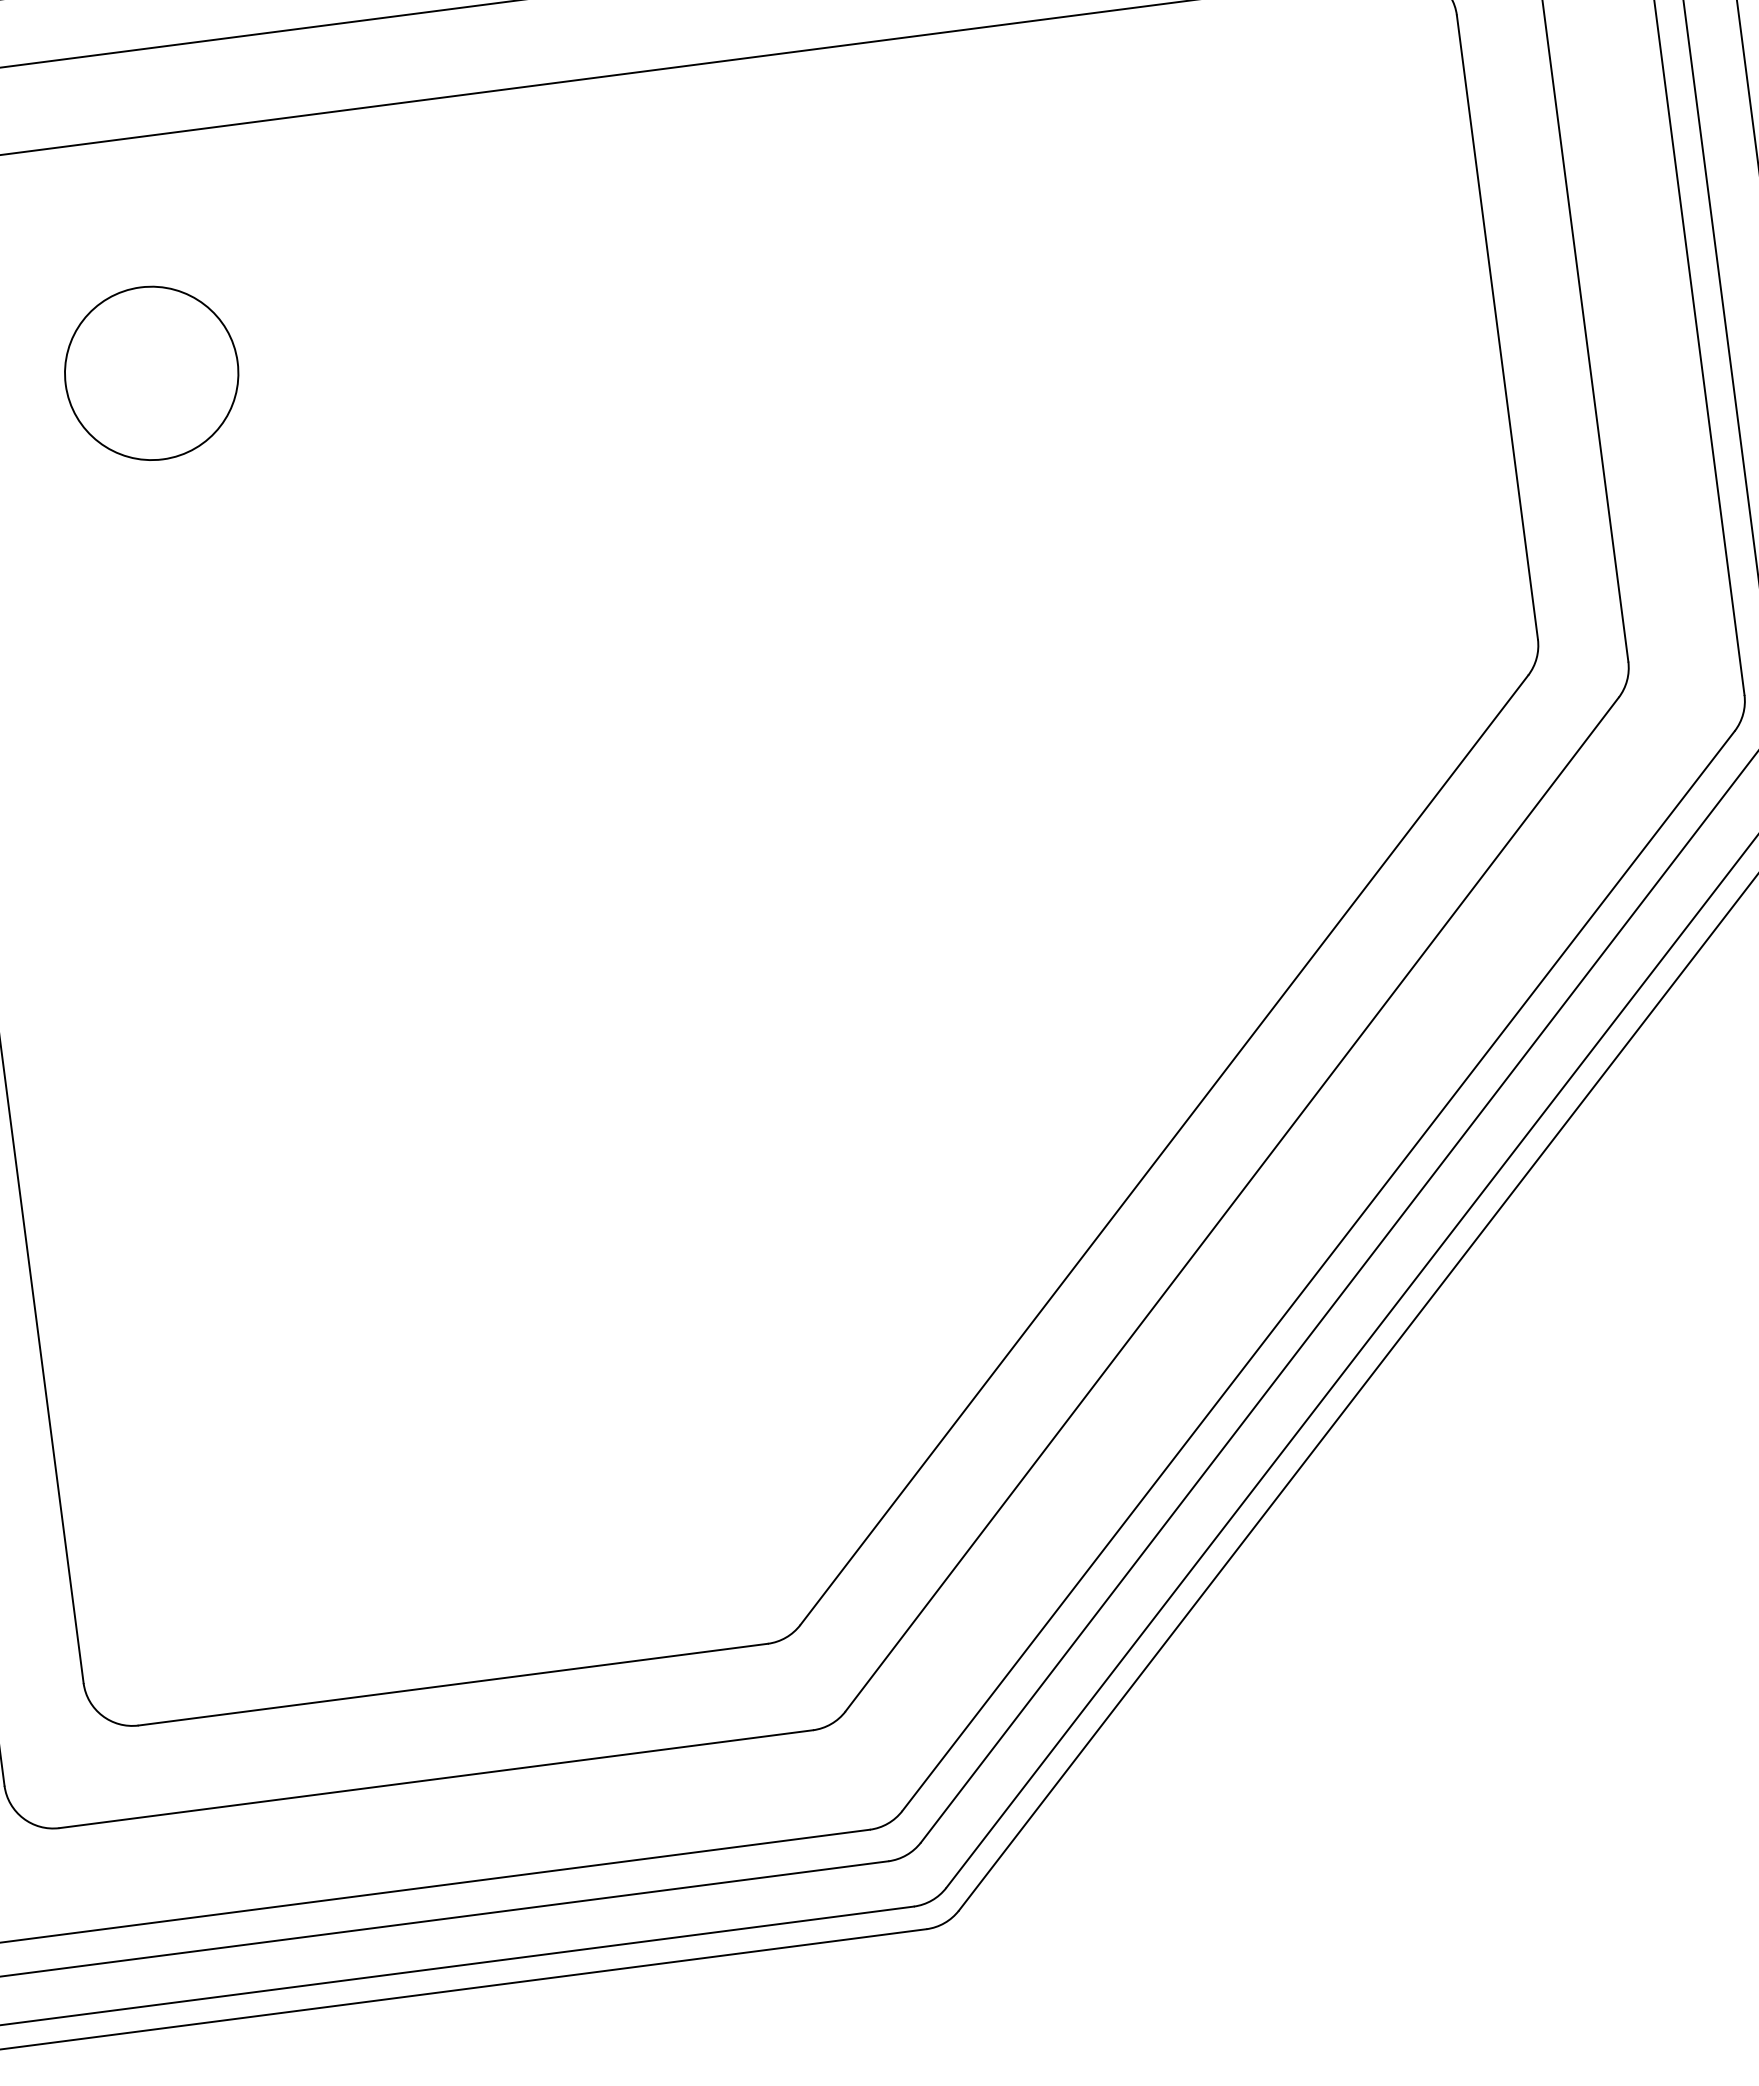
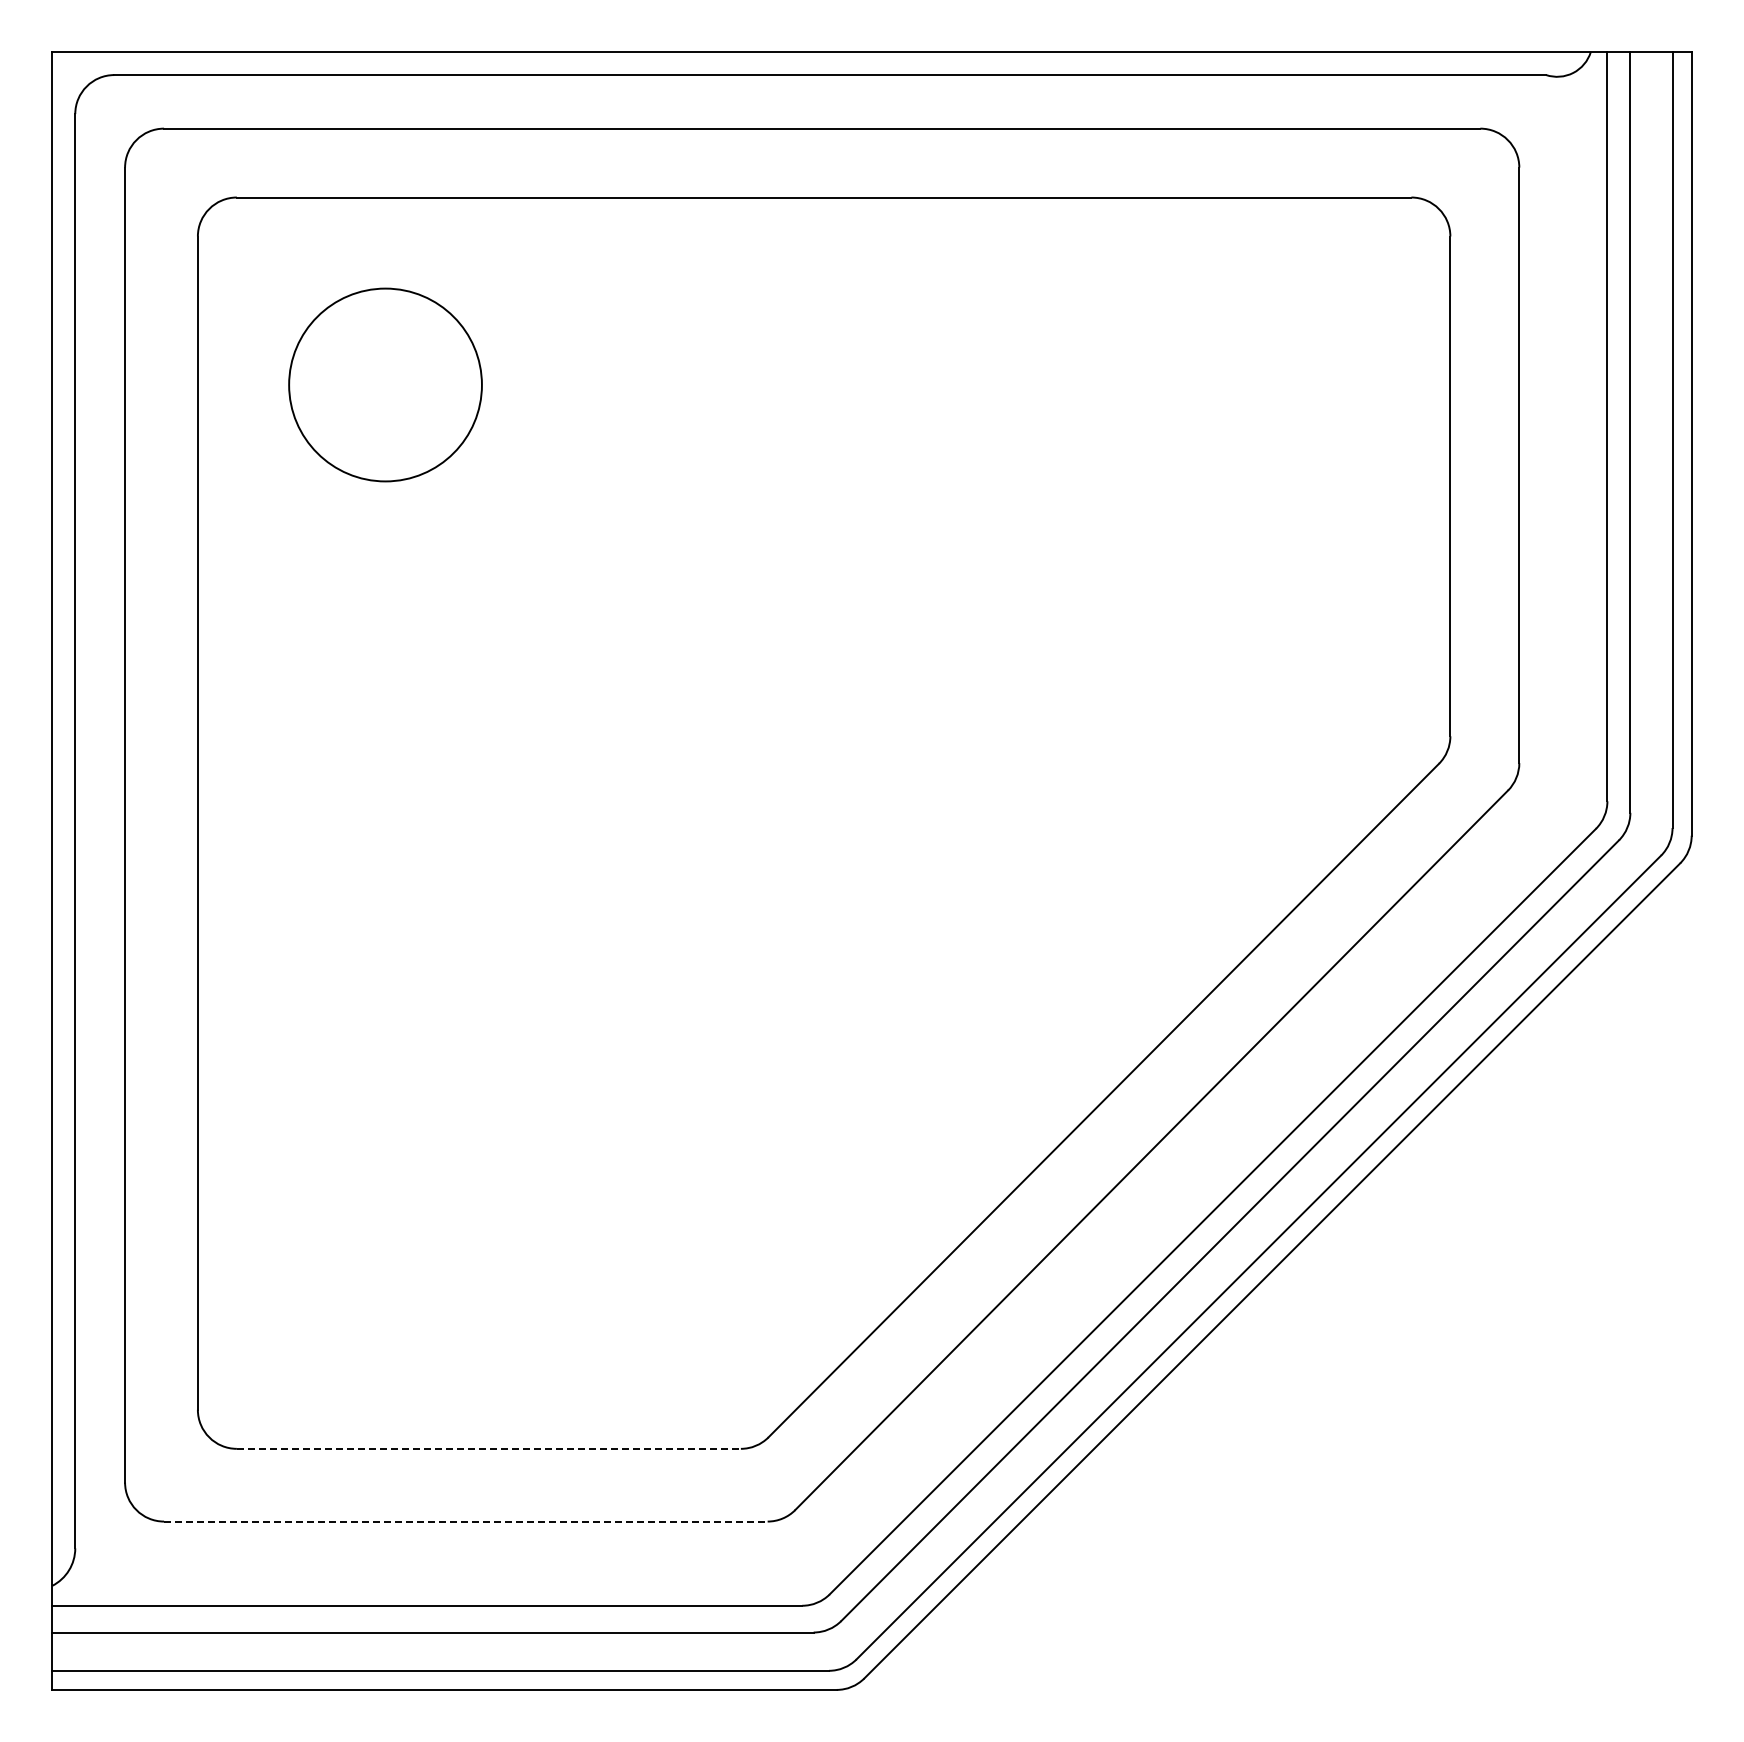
circle: (151, 372) -> (385, 384), size x1.4
line: (453, 1684) -> (489, 1448), solid -> dashed
line: (435, 1779) -> (465, 1521), solid -> dashed

